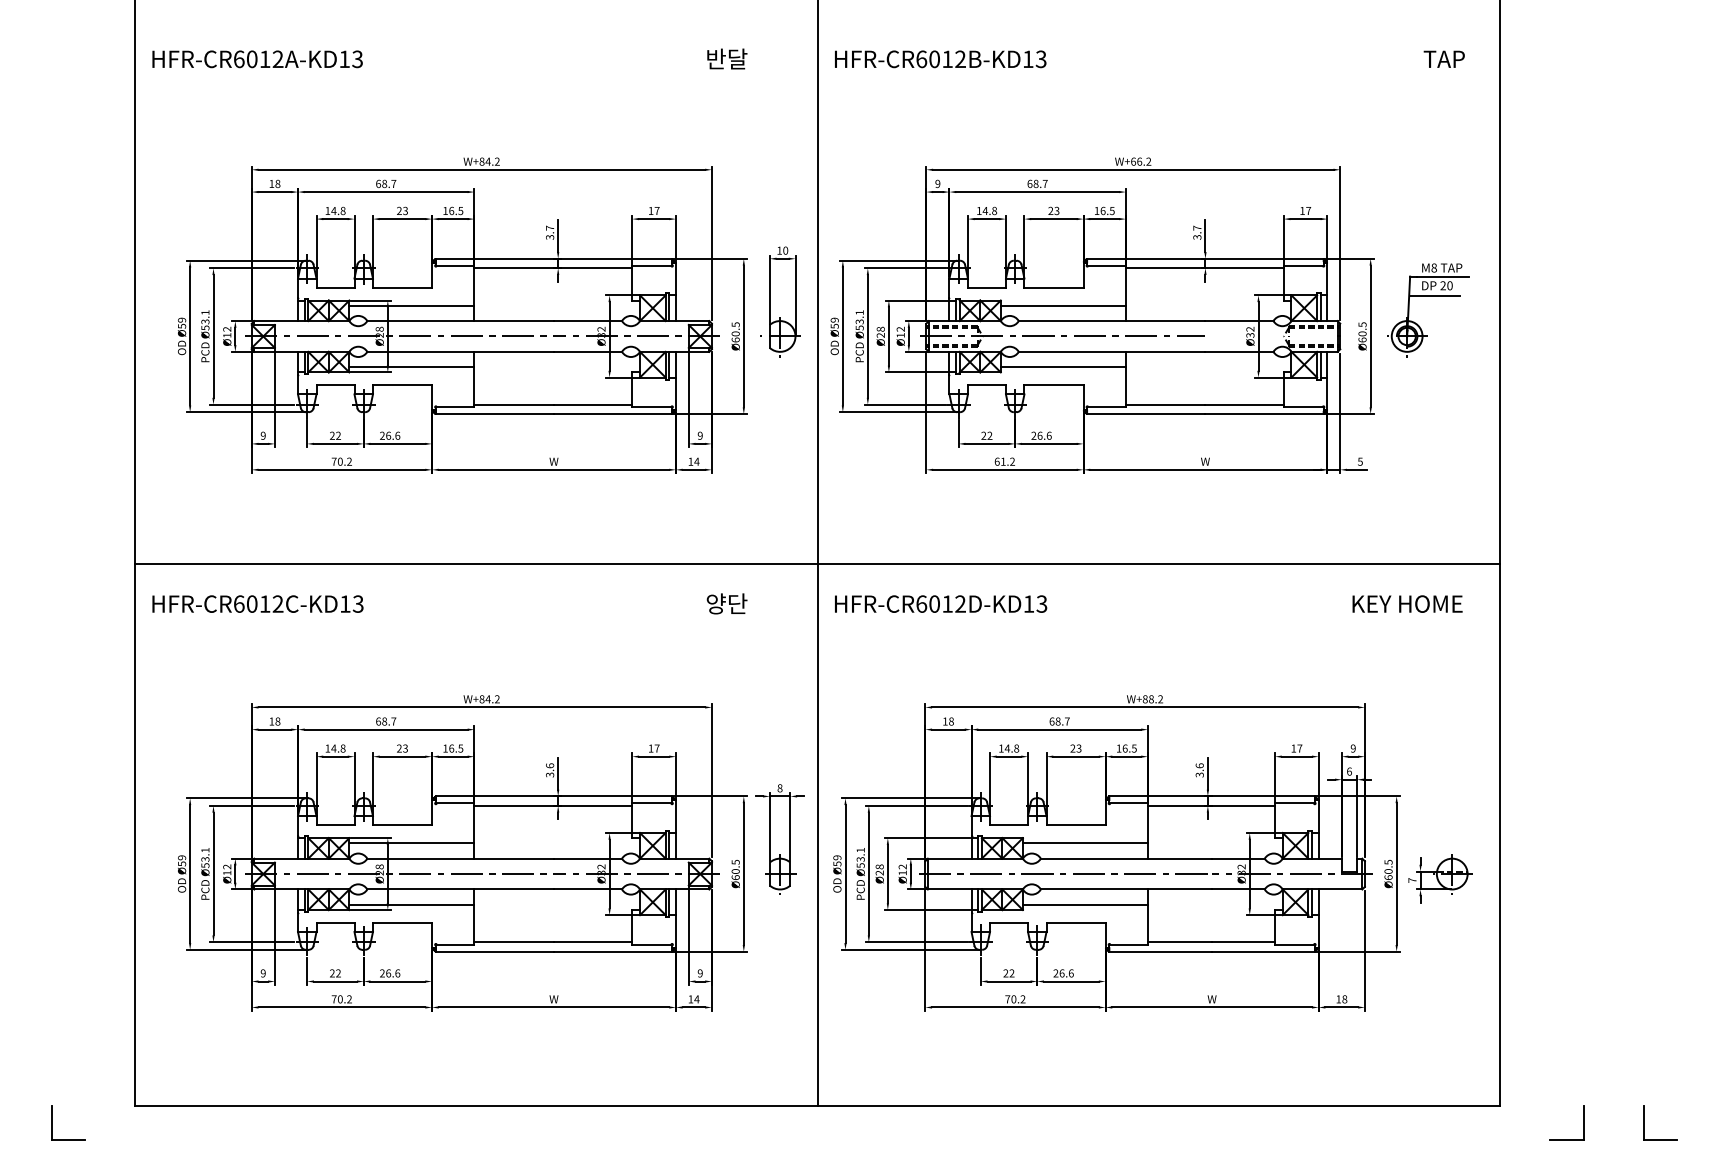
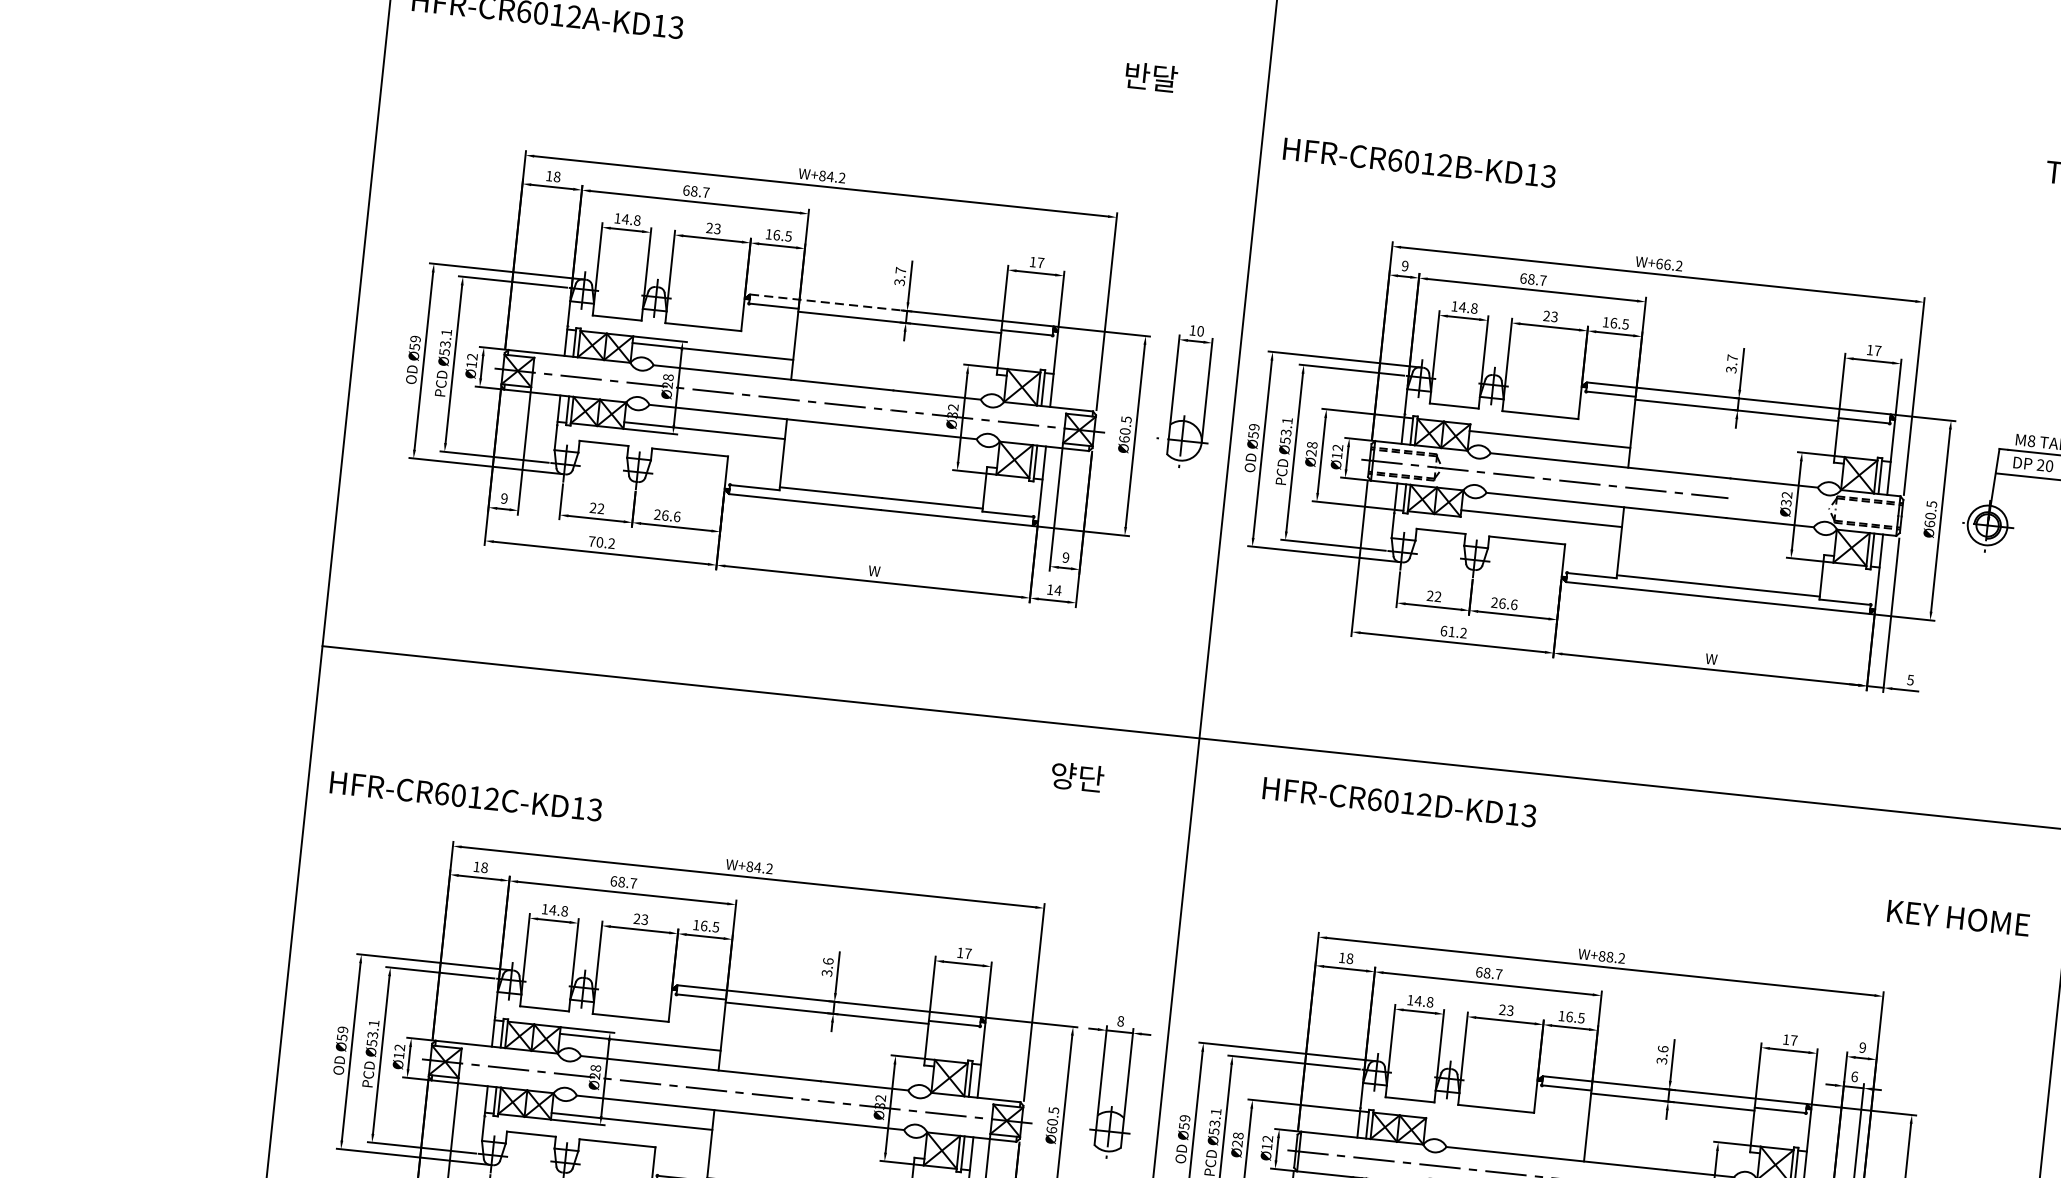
text: (940, 59) -> (1419, 163), moved
line: (495, 258) -> (826, 302), solid -> dashed
text: (257, 603) -> (465, 795), moved
text: (941, 603) -> (1400, 801), moved
text: (1407, 603) -> (1958, 917), moved
line: (1084, 843) -> (1504, 1133), removed

